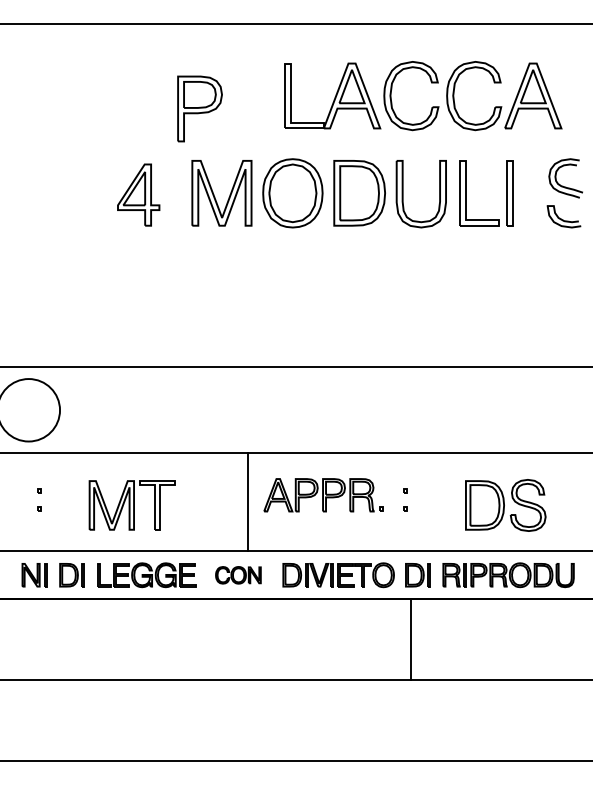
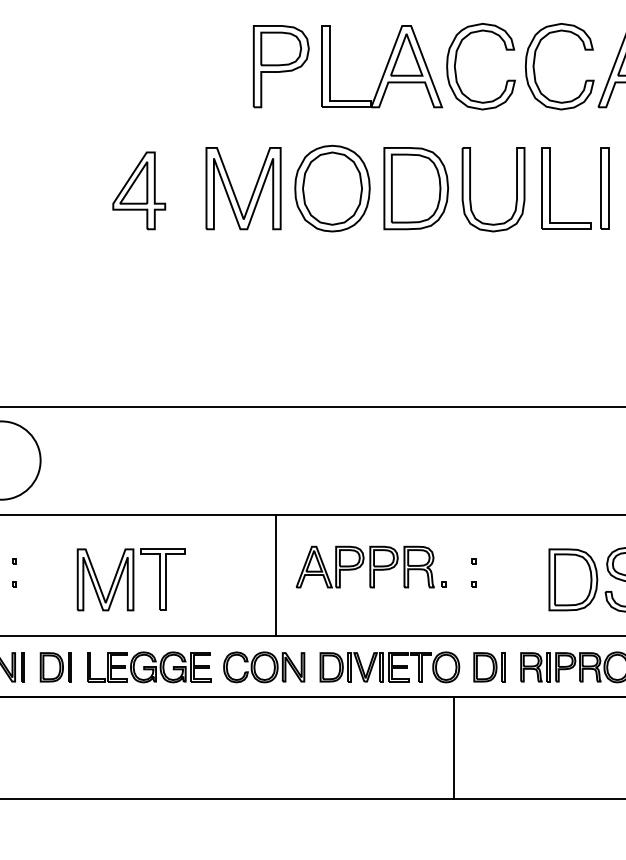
part: (199, 108) -> (280, 66), moved
part: (238, 575) -> (264, 667), size x1.43
line: (411, 639) -> (454, 747), moved

